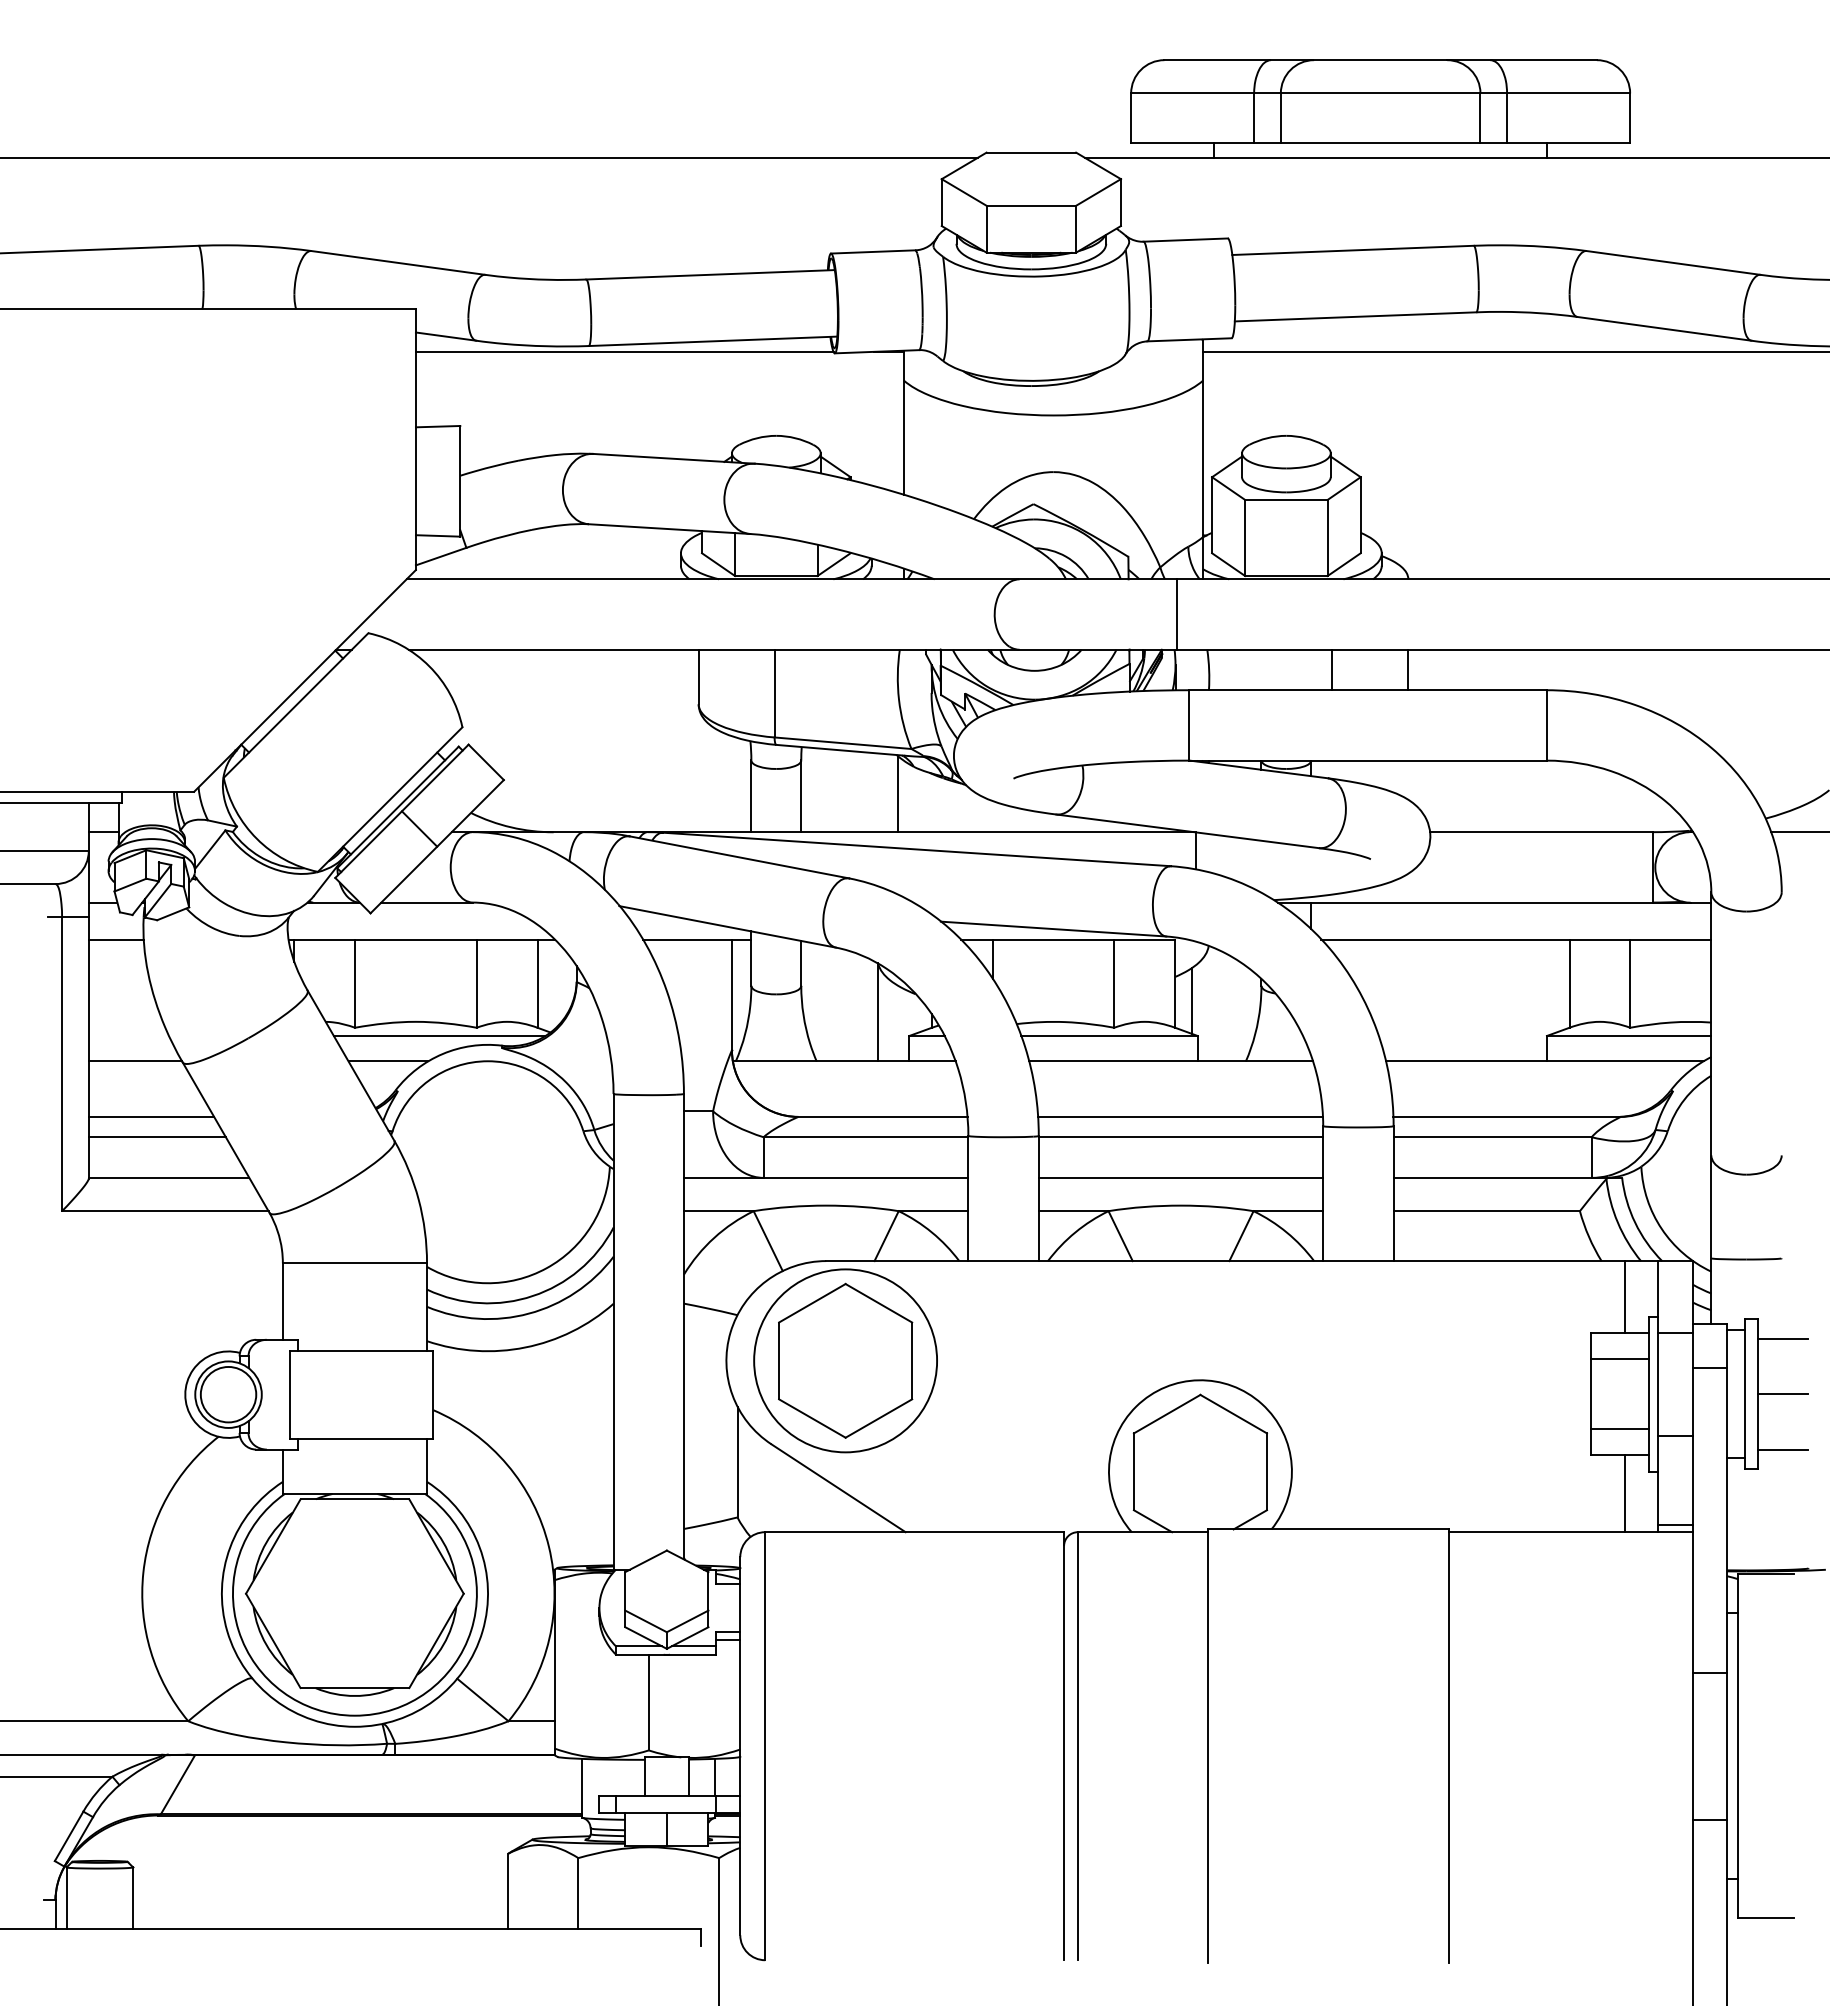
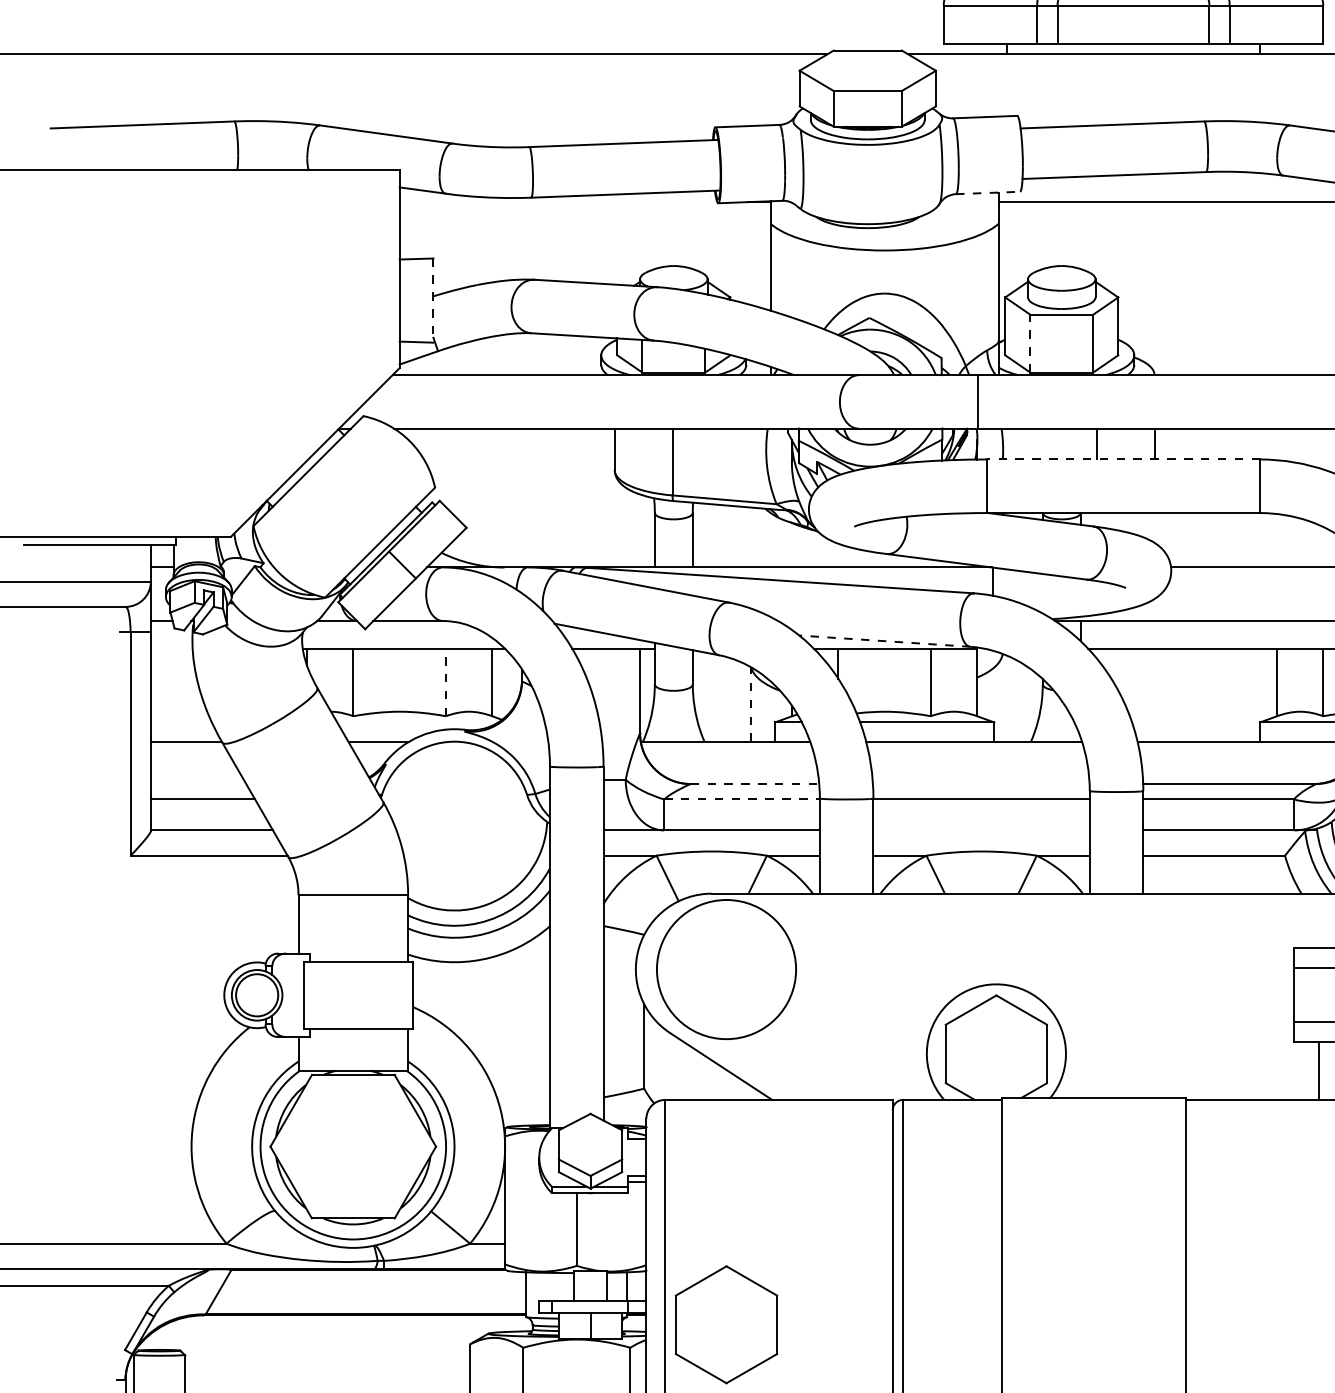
line: (1189, 339) -> (988, 192), solid -> dashed
line: (624, 351) -> (558, 201), removed
line: (460, 481) -> (433, 300), solid -> dashed
line: (1245, 537) -> (1030, 343), solid -> dashed
line: (1367, 690) -> (1123, 459), solid -> dashed
line: (898, 794) -> (766, 538), removed
line: (1053, 929) -> (884, 641), solid -> dashed
line: (115, 939) -> (171, 649), removed
line: (476, 983) -> (445, 682), solid -> dashed
line: (1192, 1000) -> (990, 695), removed
line: (877, 1011) -> (750, 703), solid -> dashed
line: (439, 1035) -> (417, 722), removed
line: (151, 1116) -> (198, 783), removed
line: (883, 1116) -> (755, 783), solid -> dashed
line: (1180, 1116) -> (981, 783), removed
line: (866, 1137) -> (742, 799), solid -> dashed
line: (1180, 1177) -> (981, 830), removed
line: (1624, 1296) -> (1318, 920), removed
part: (845, 1360) -> (726, 1324), moved

